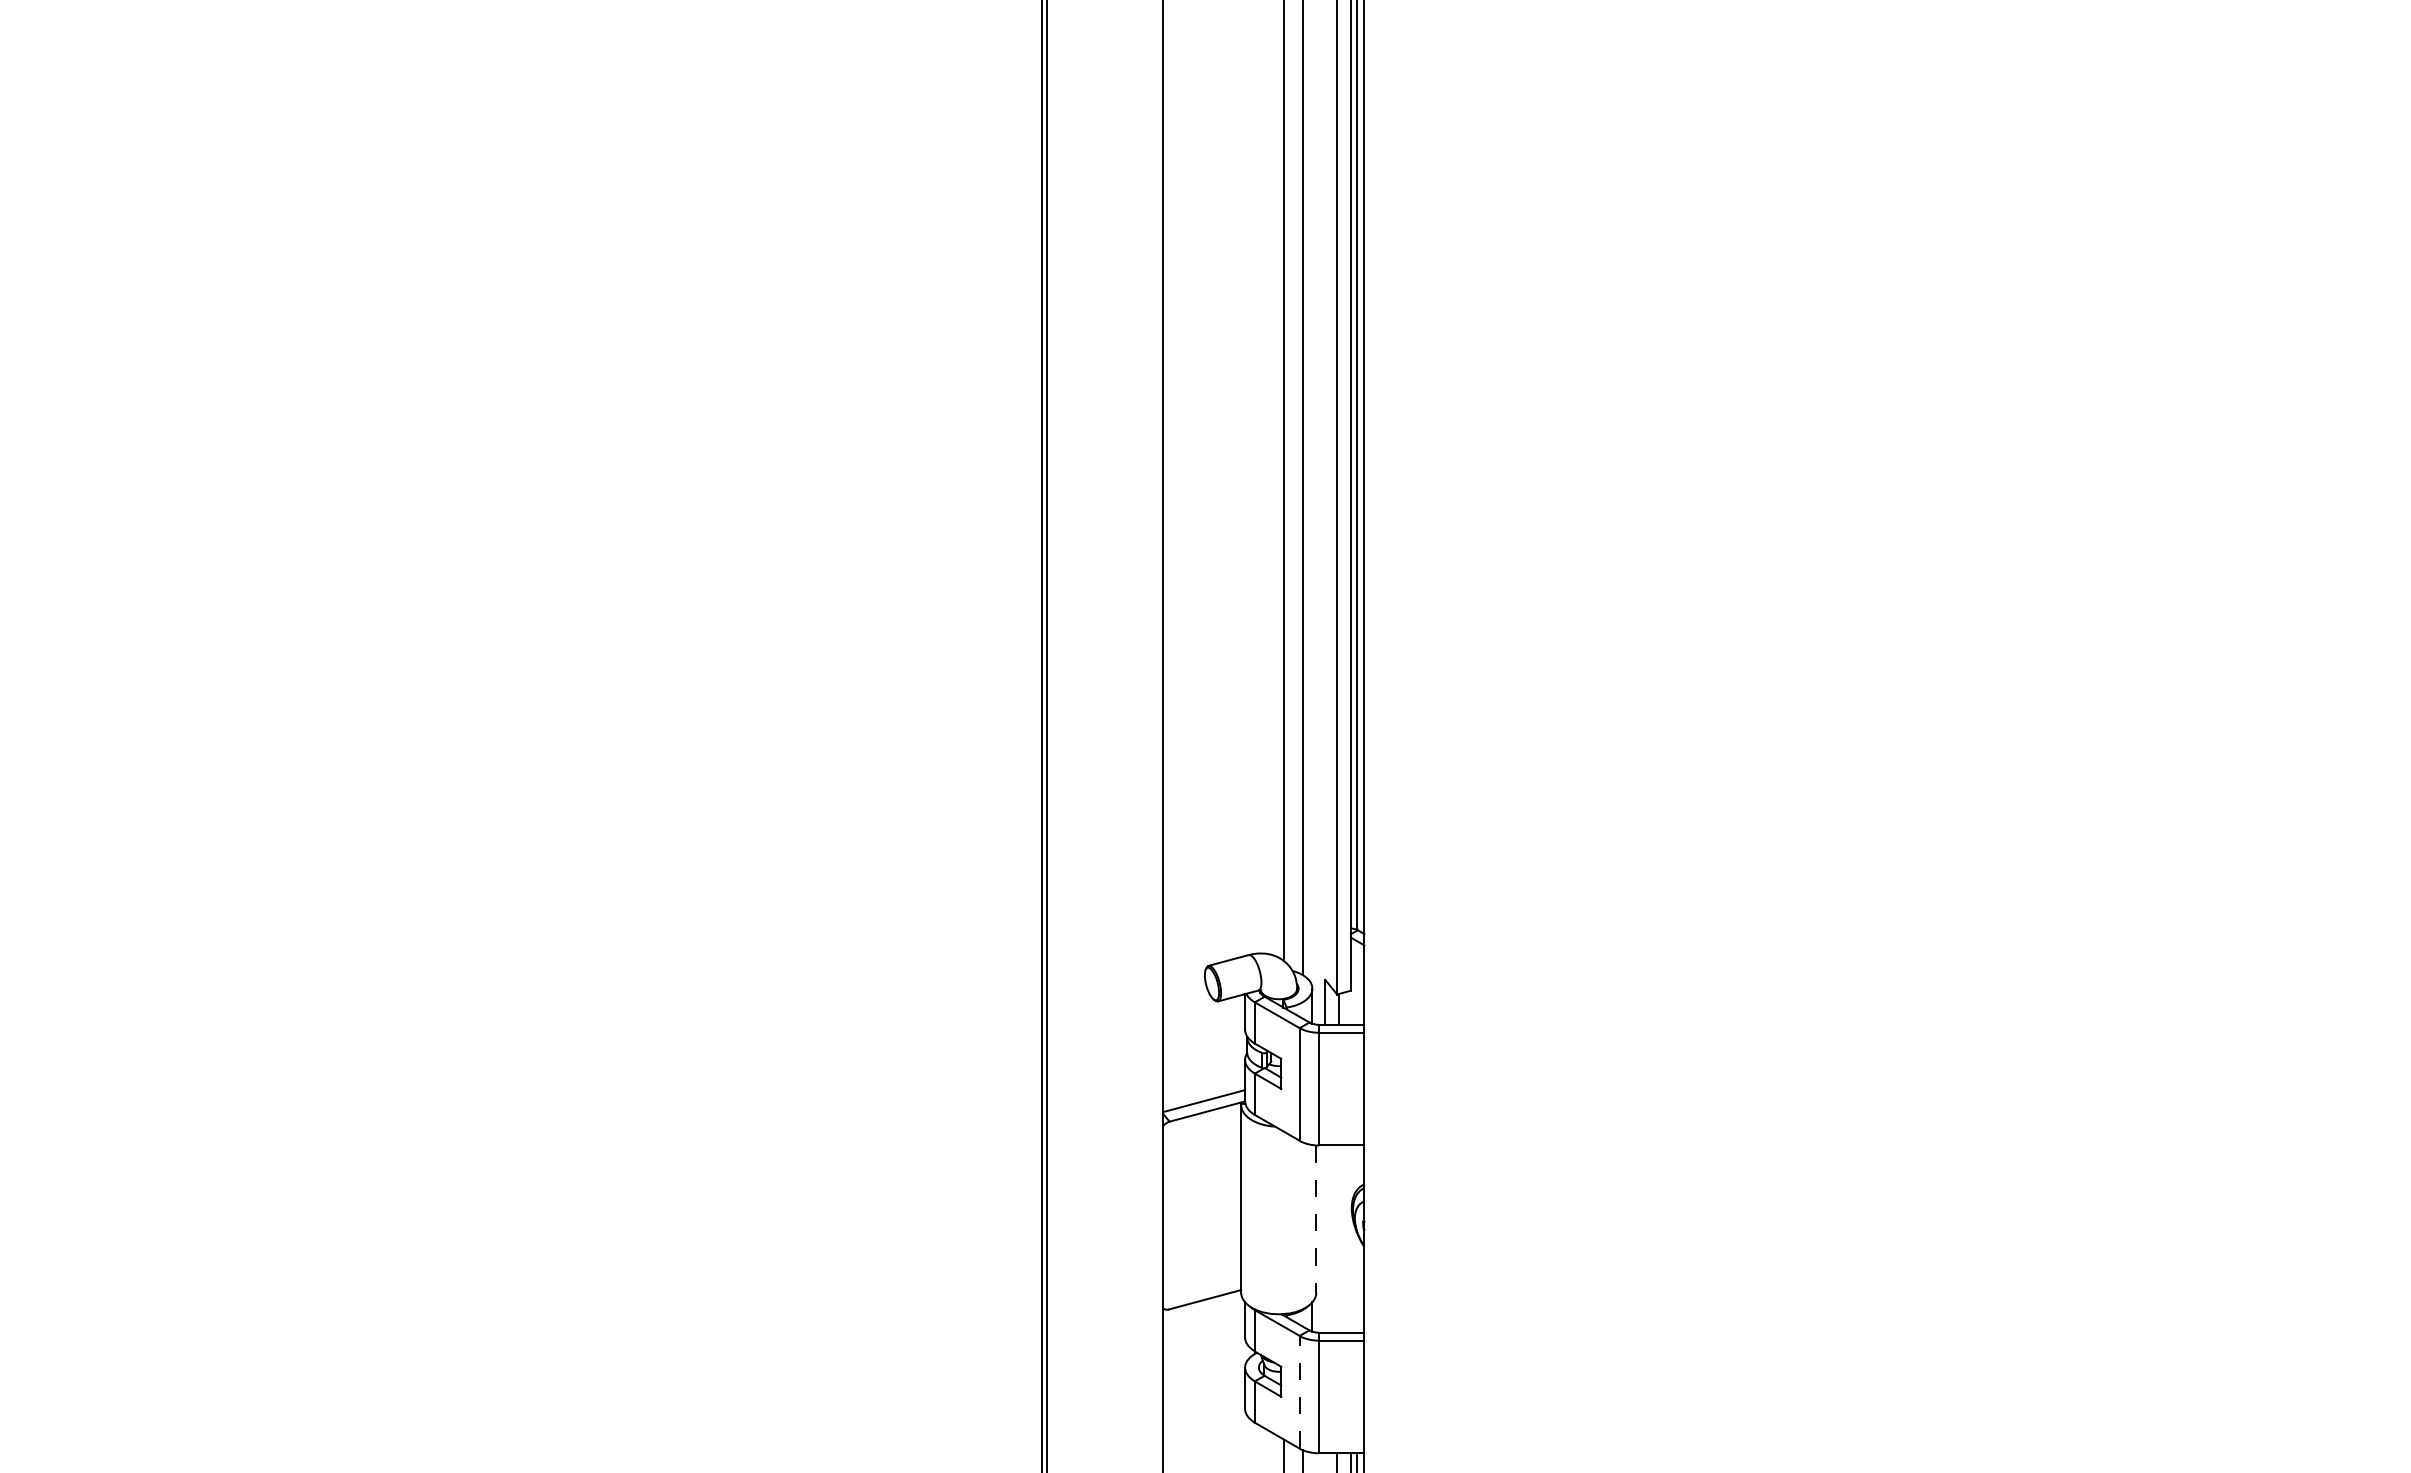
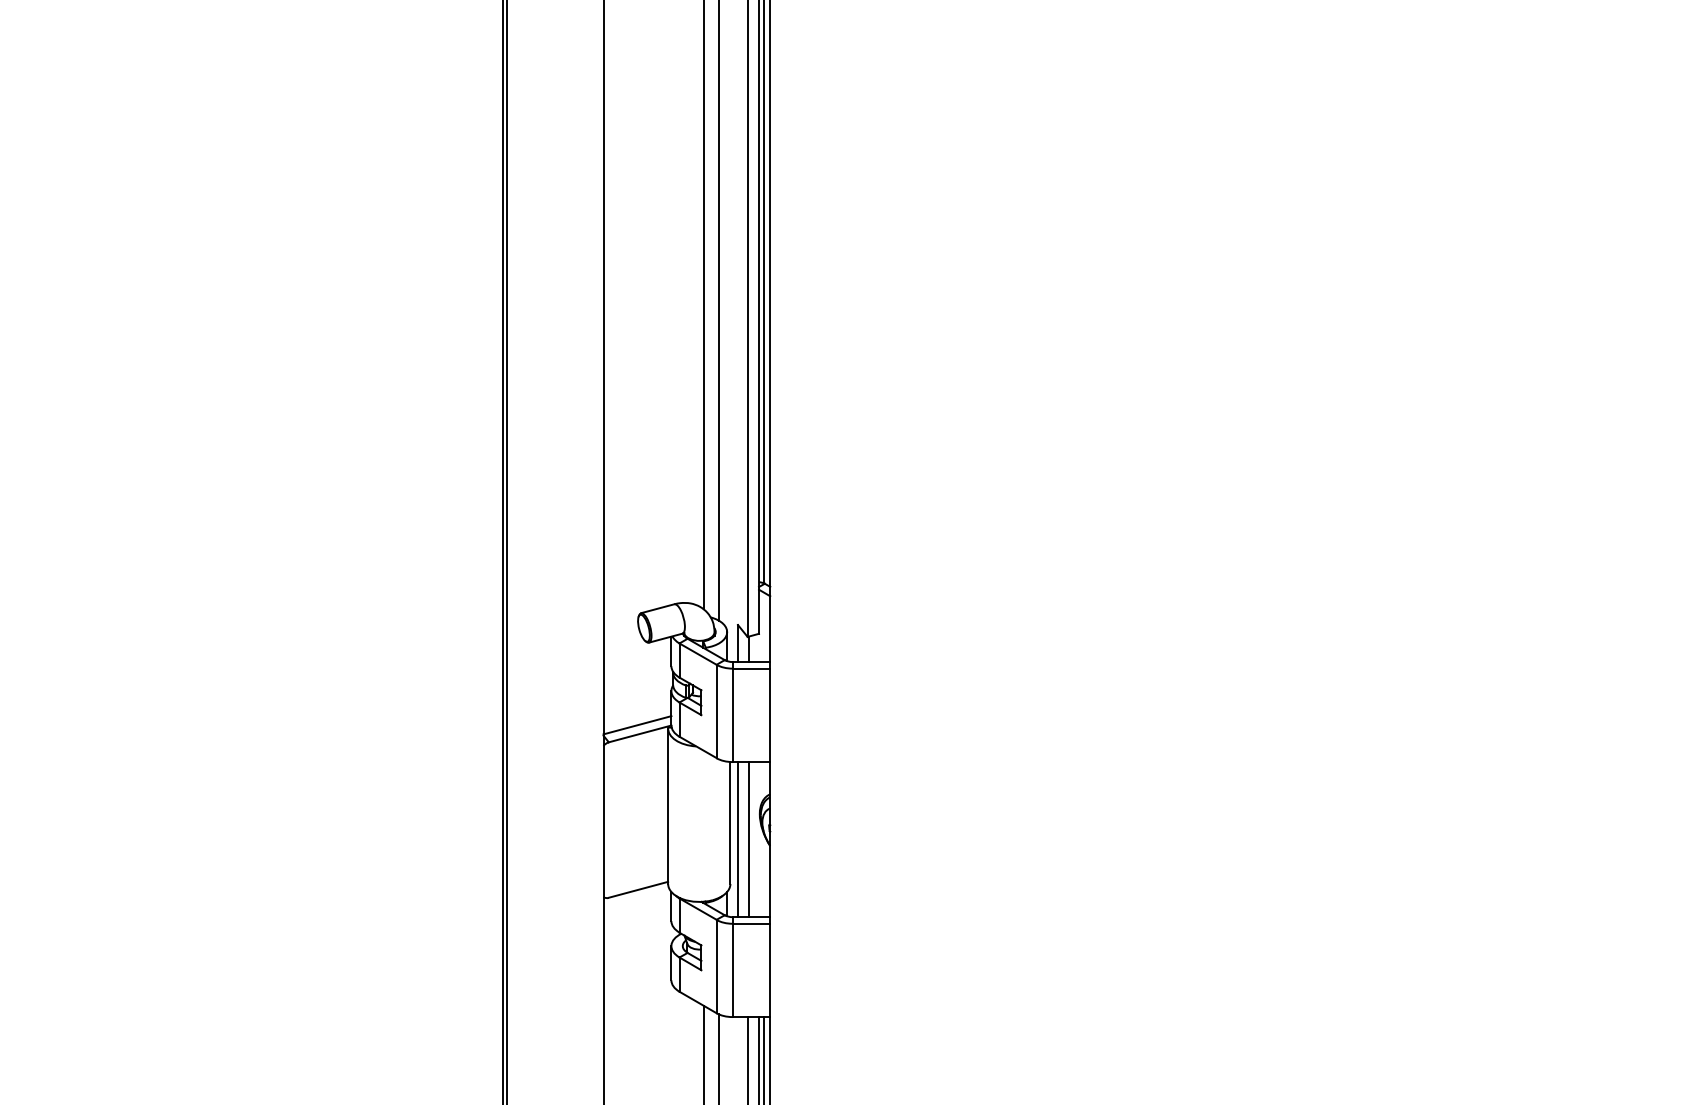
line: (1316, 1219) -> (730, 823), dashed -> solid
line: (1325, 1238) -> (738, 839), added
line: (1339, 1238) -> (749, 839), added
line: (1299, 1391) -> (716, 965), dashed -> solid

